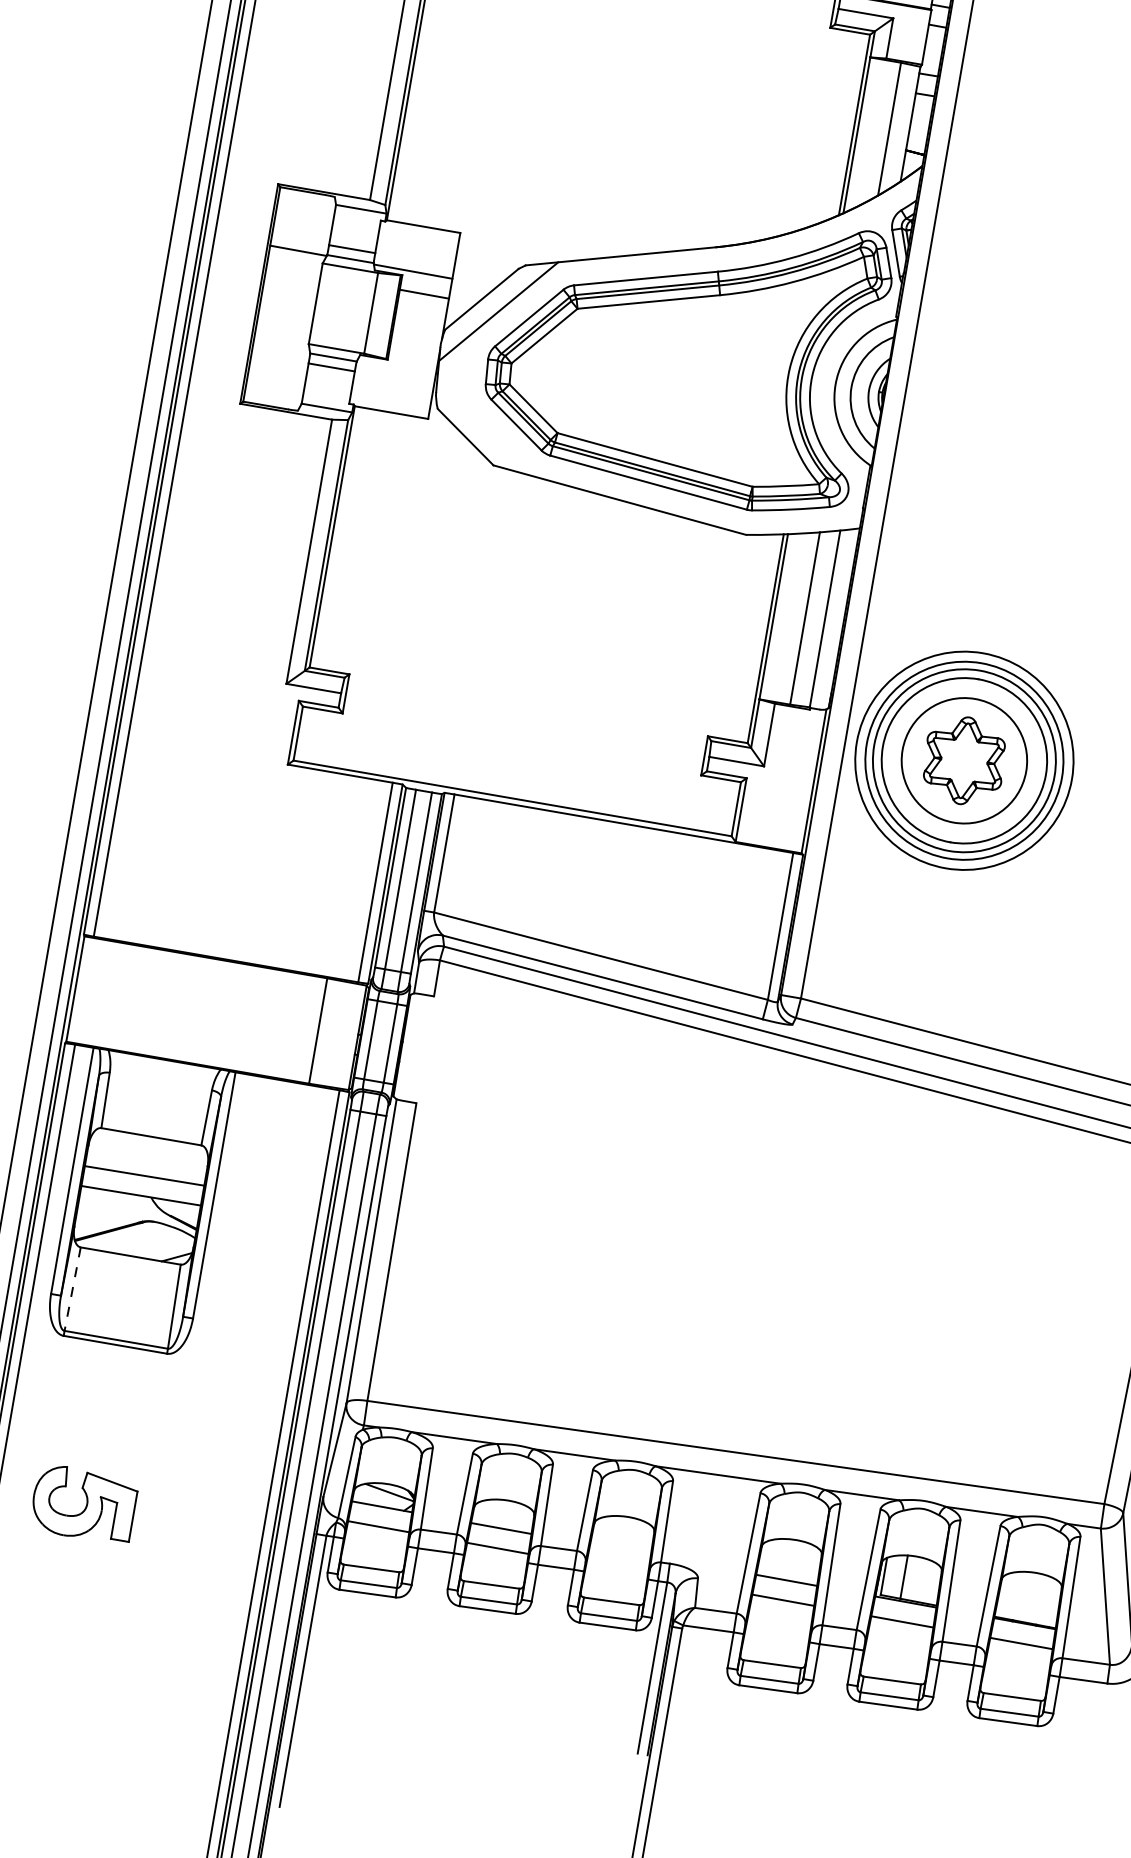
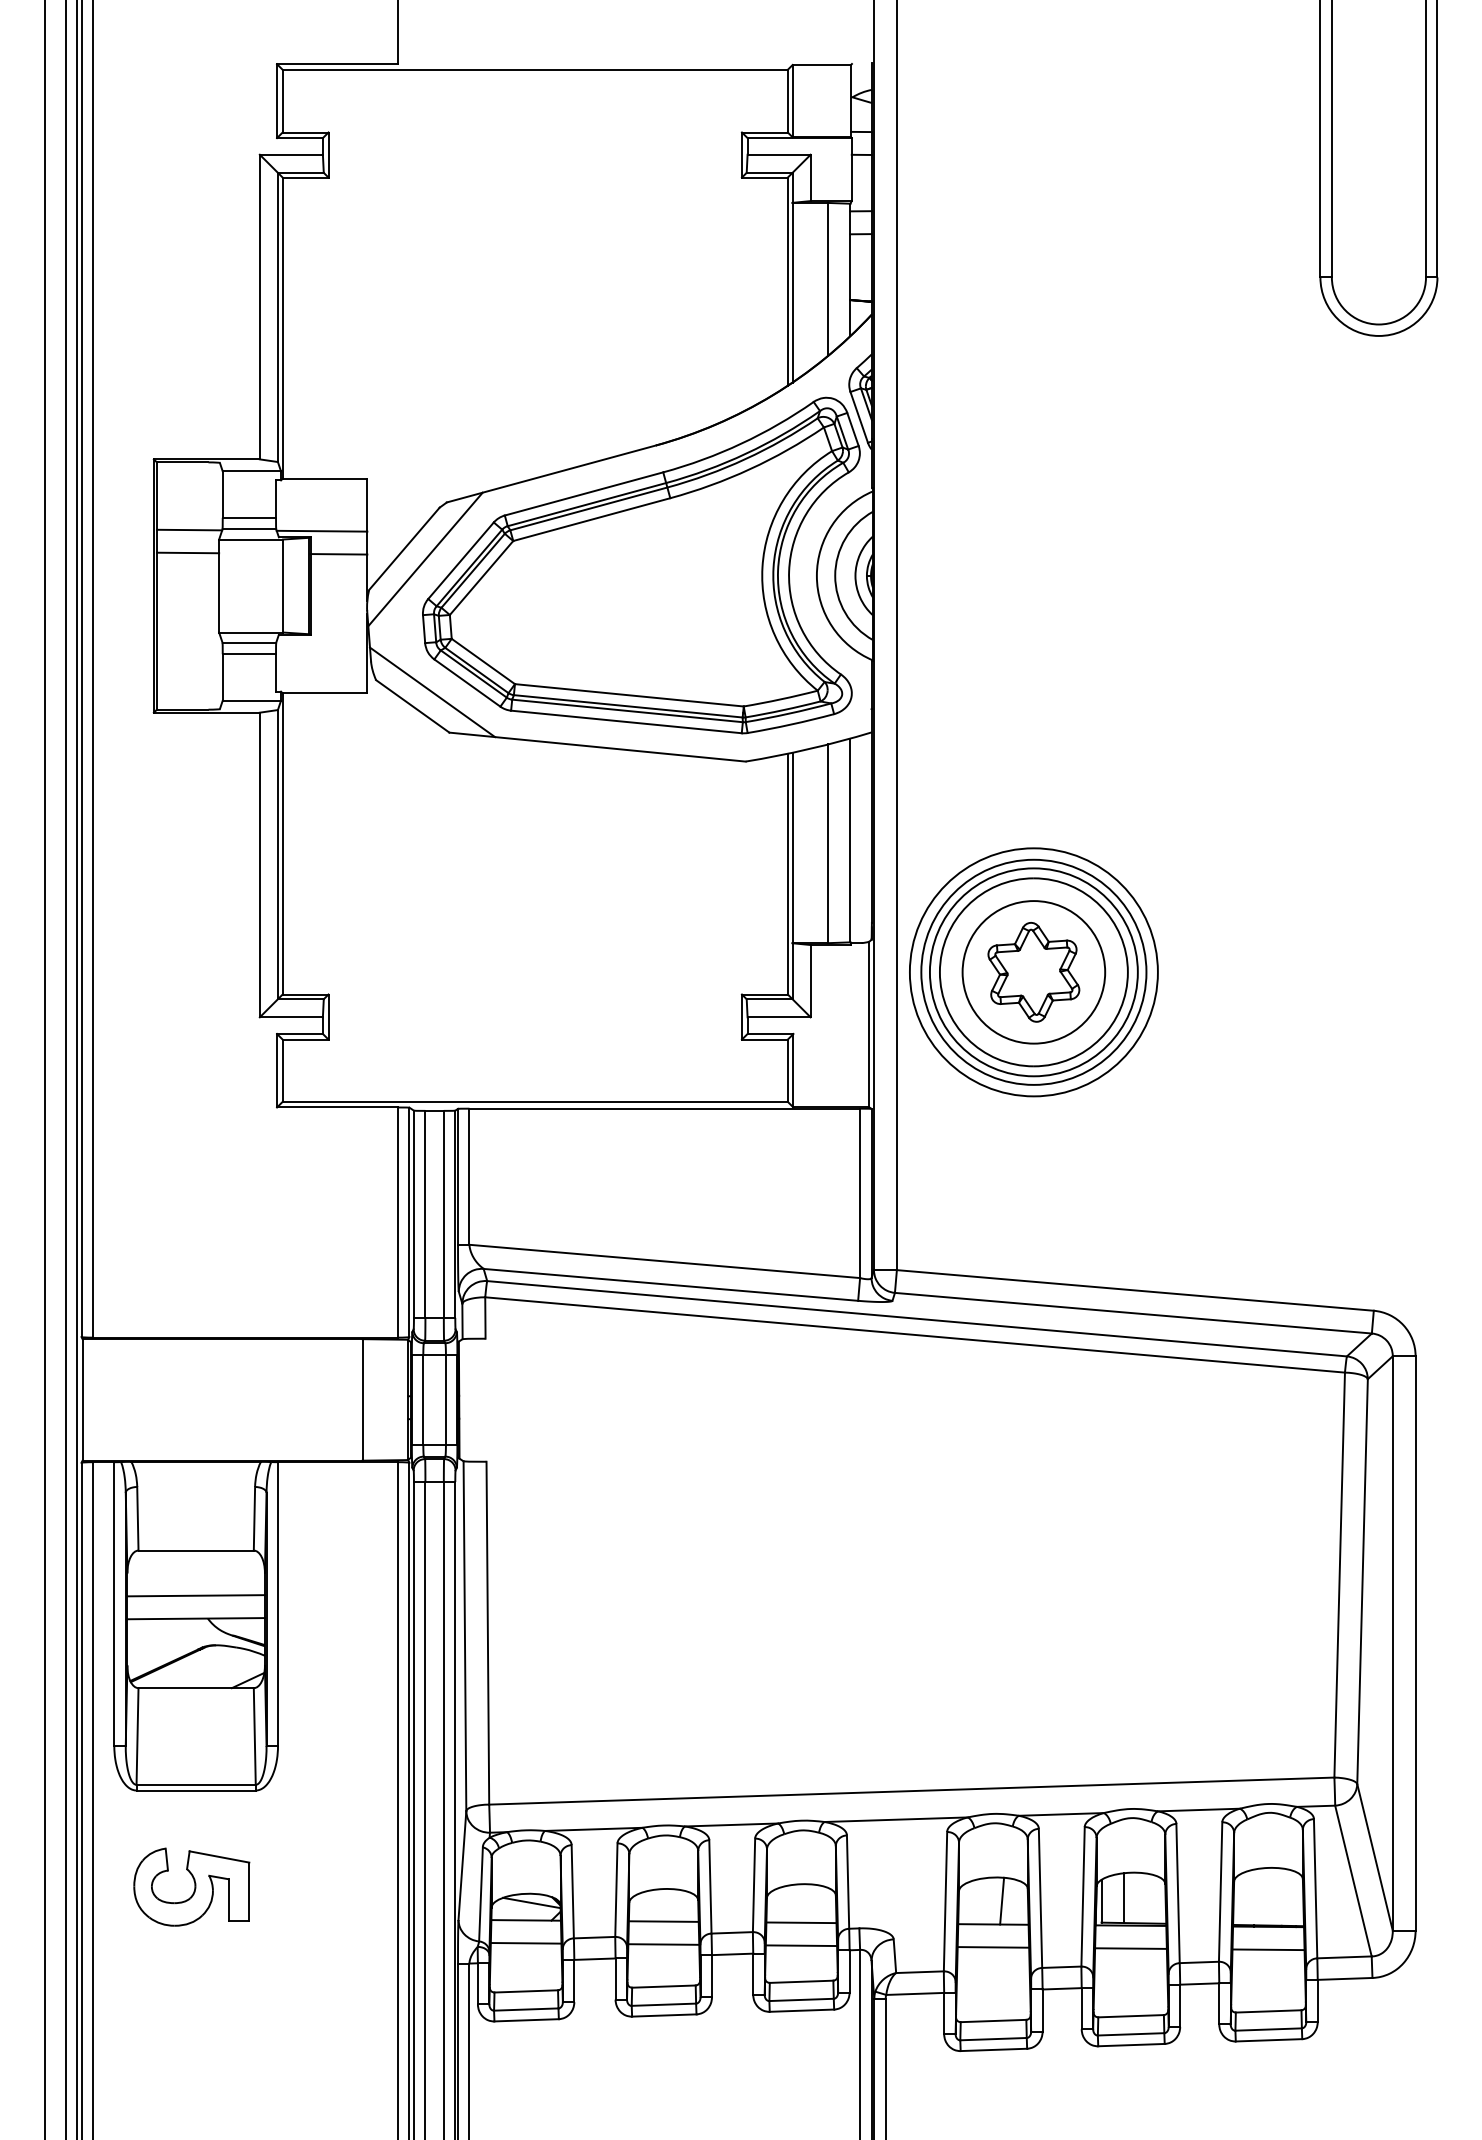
line: (293, 269) -> (187, 552), added
line: (484, 428) -> (432, 692), added
line: (72, 1289) -> (137, 1736), dashed -> solid
part: (83, 1503) -> (191, 1886), moved
line: (620, 1549) -> (801, 1922), added
line: (798, 1560) -> (1002, 1900), added
line: (617, 1569) -> (801, 1945), added

